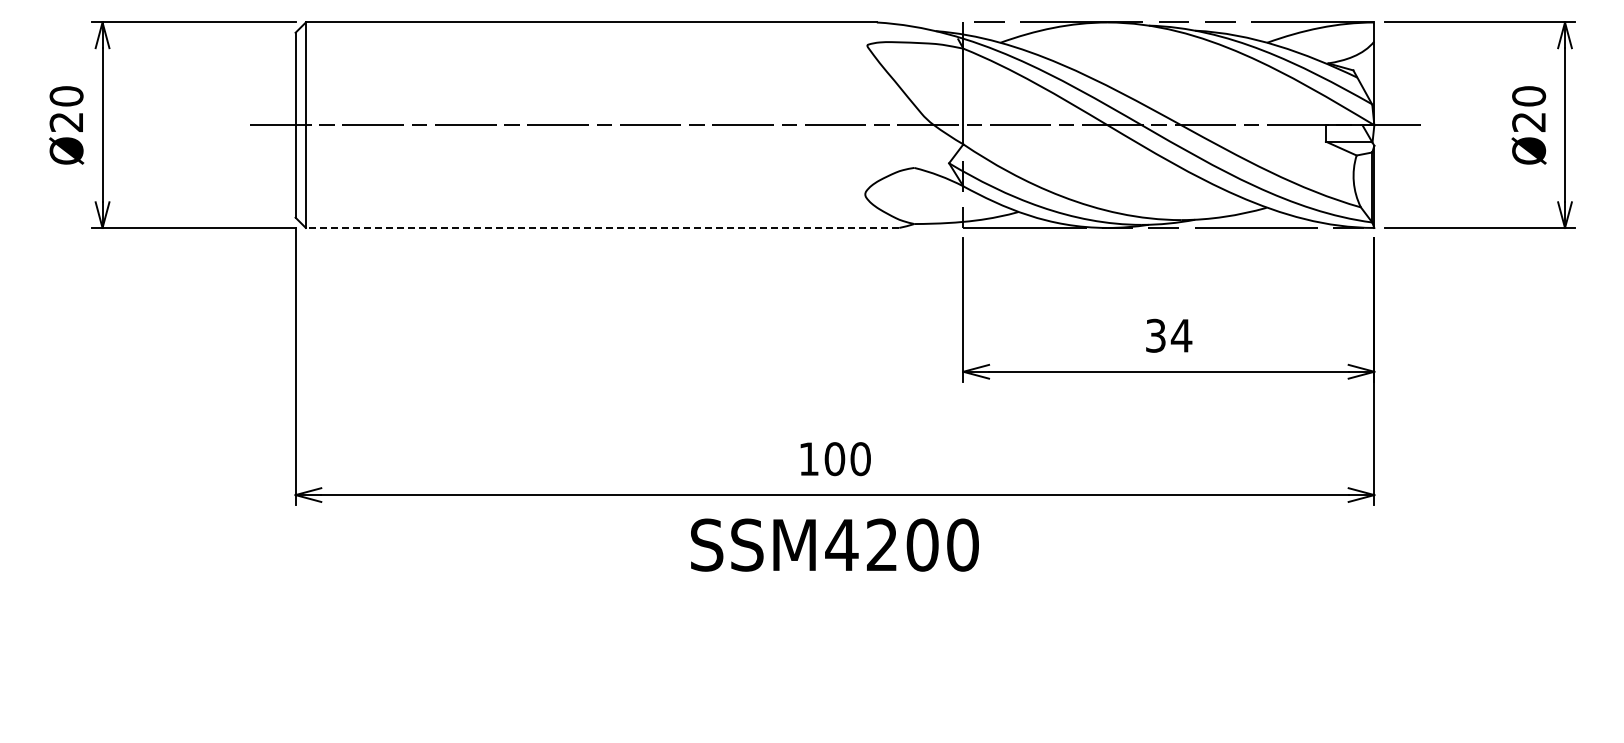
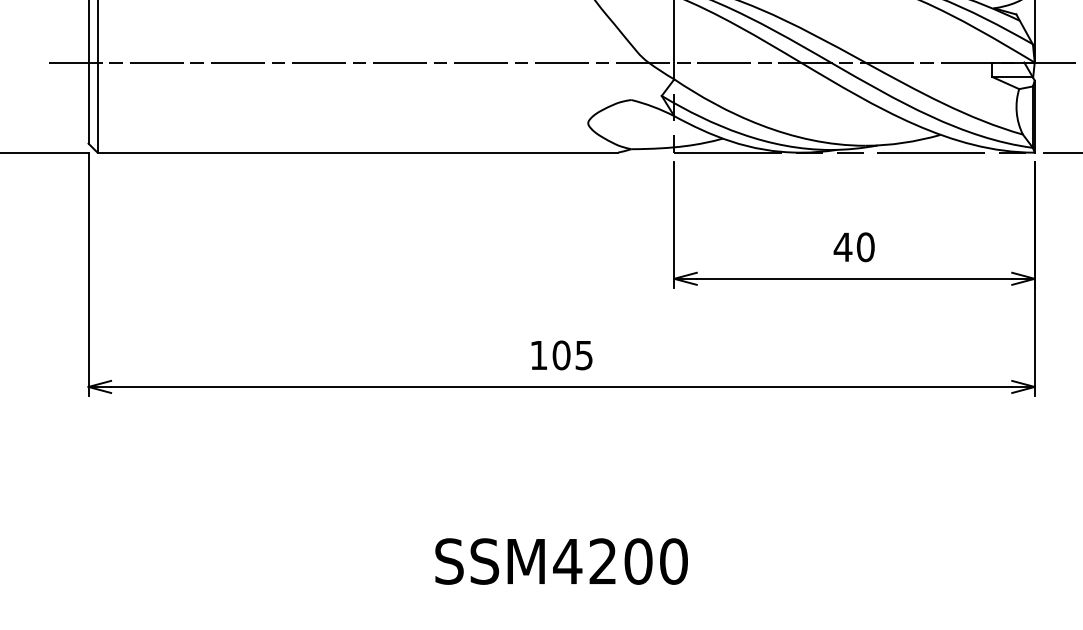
line: (602, 227) -> (357, 152), dashed -> solid
text: (1168, 335) -> (854, 246), 34 -> 40
text: (860, 459) -> (584, 355), 100 -> 105
text: (834, 544) -> (561, 560), moved

